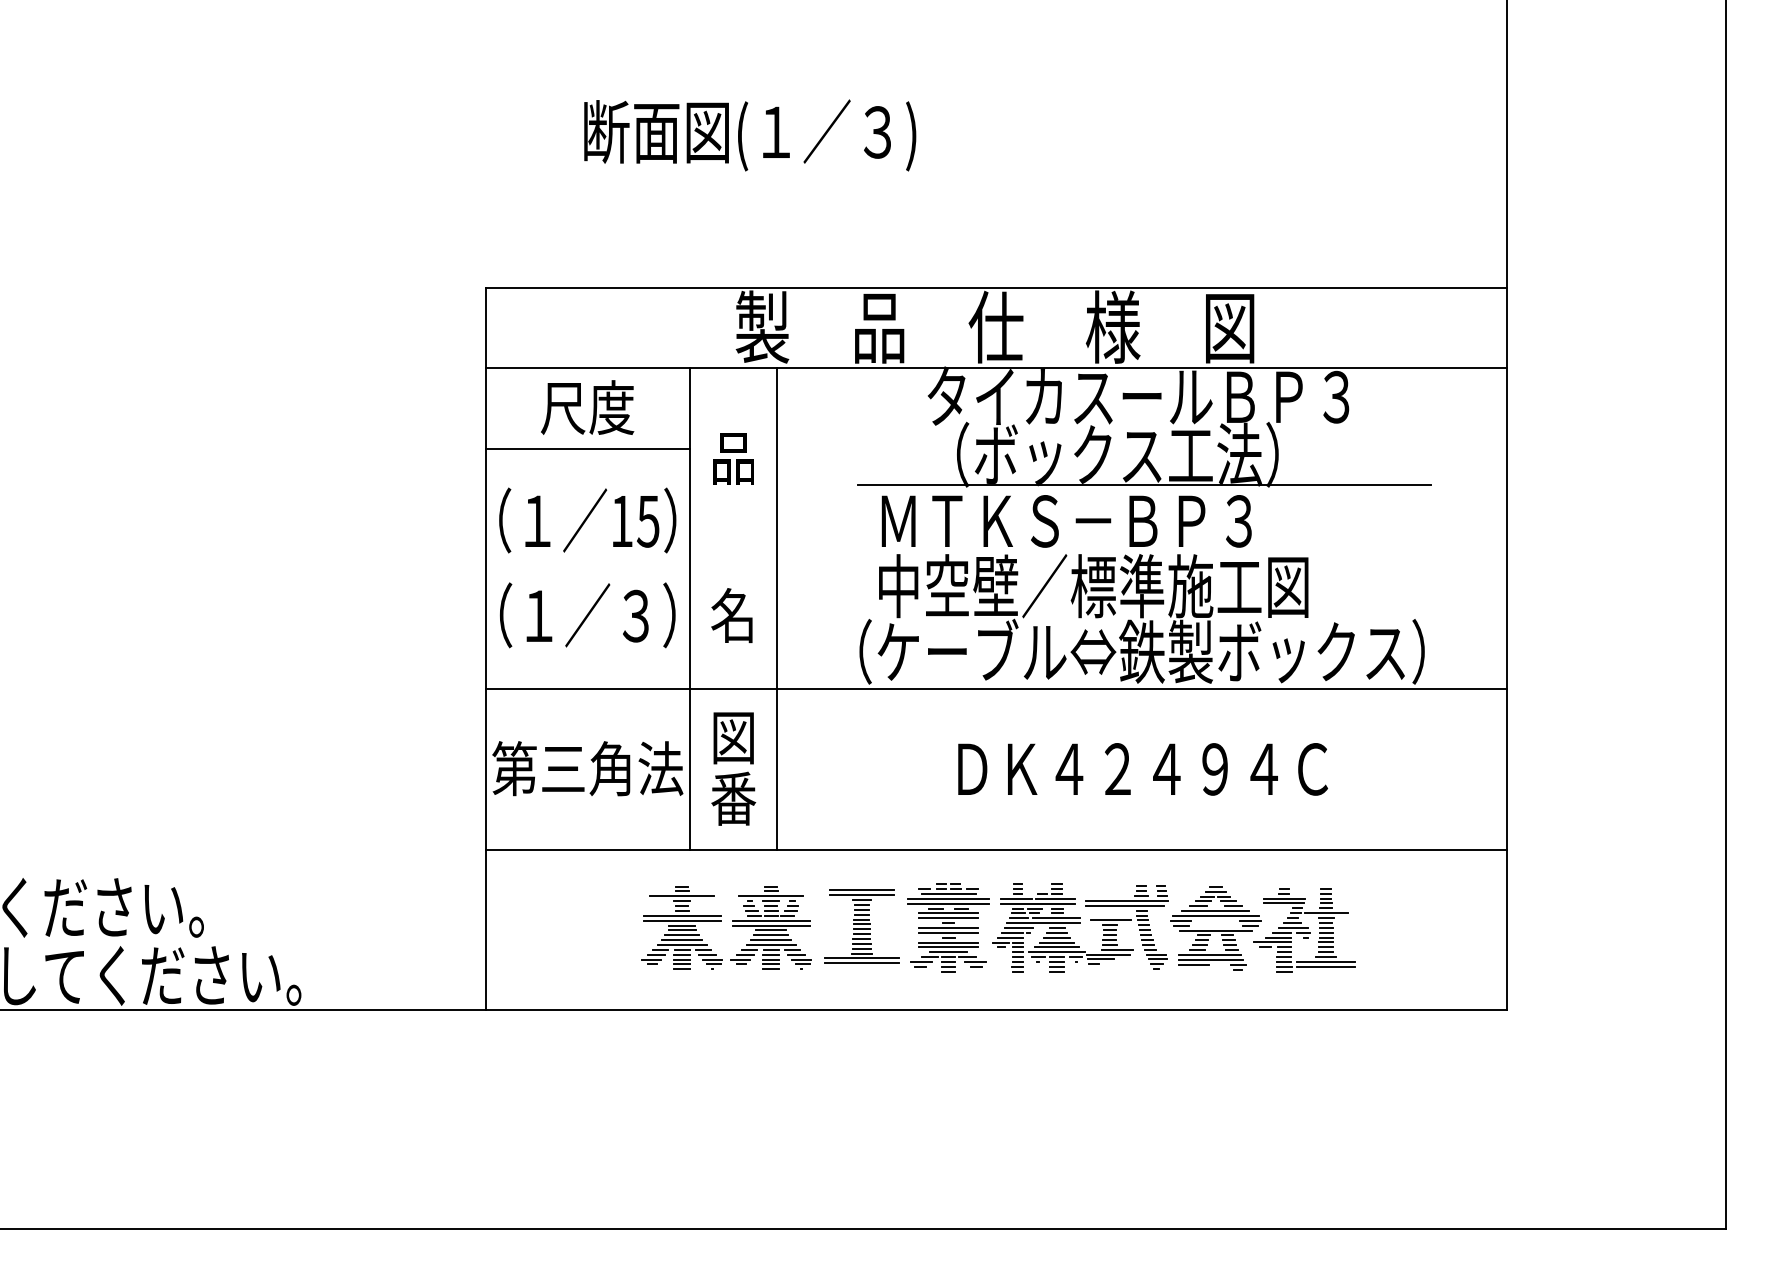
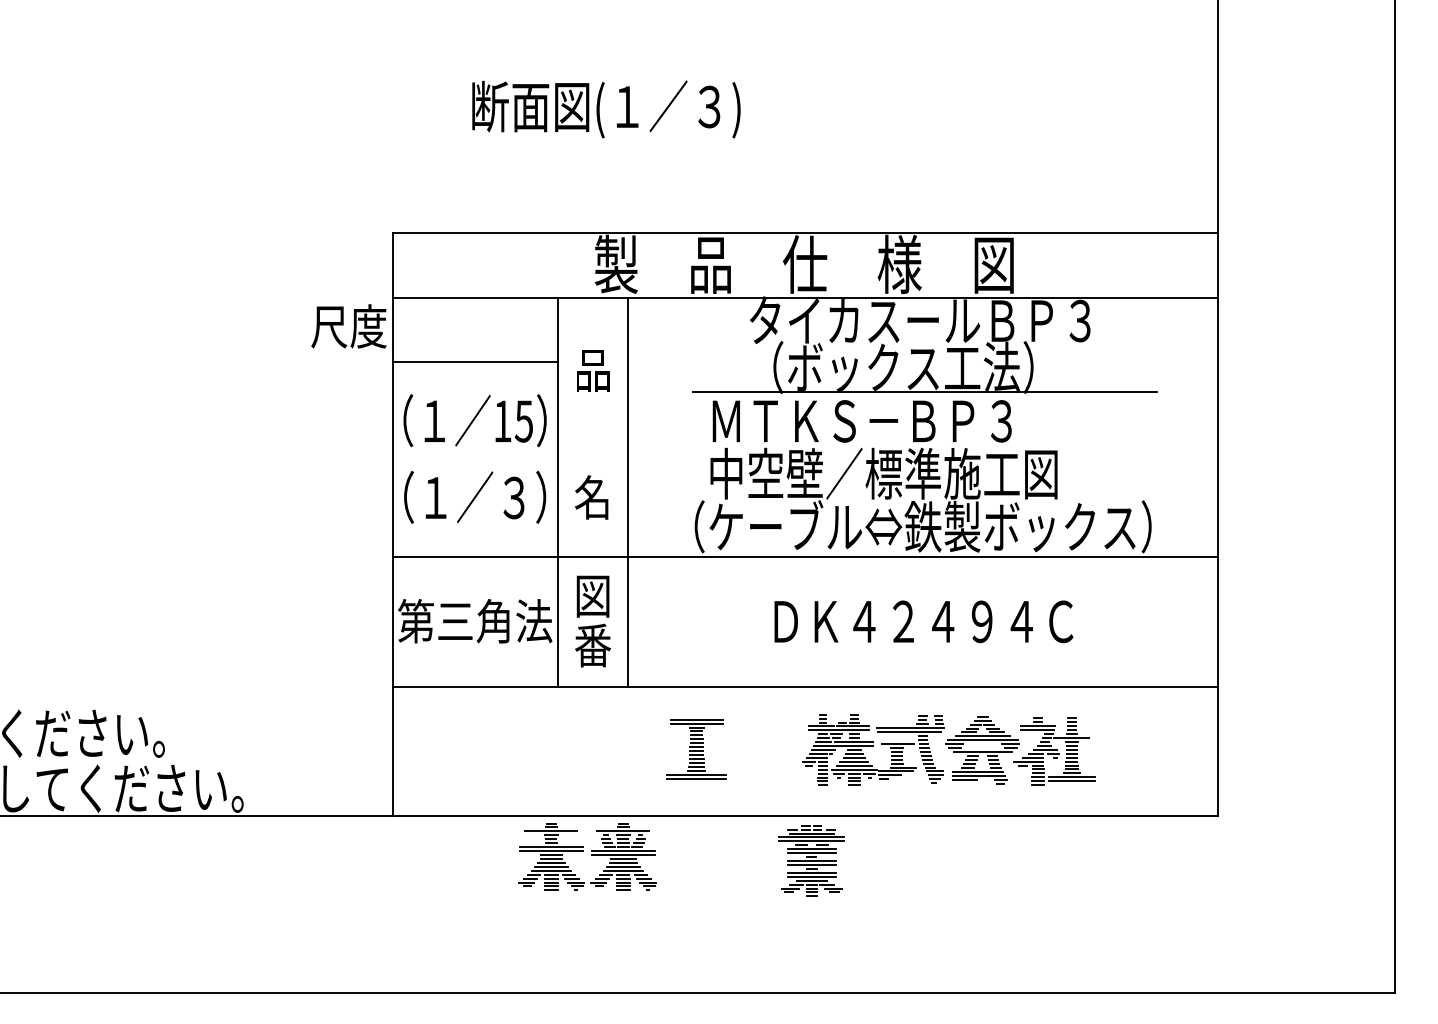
text: (586, 407) -> (348, 326), moved
part: (726, 927) -> (587, 856), moved
part: (948, 927) -> (811, 860), moved

